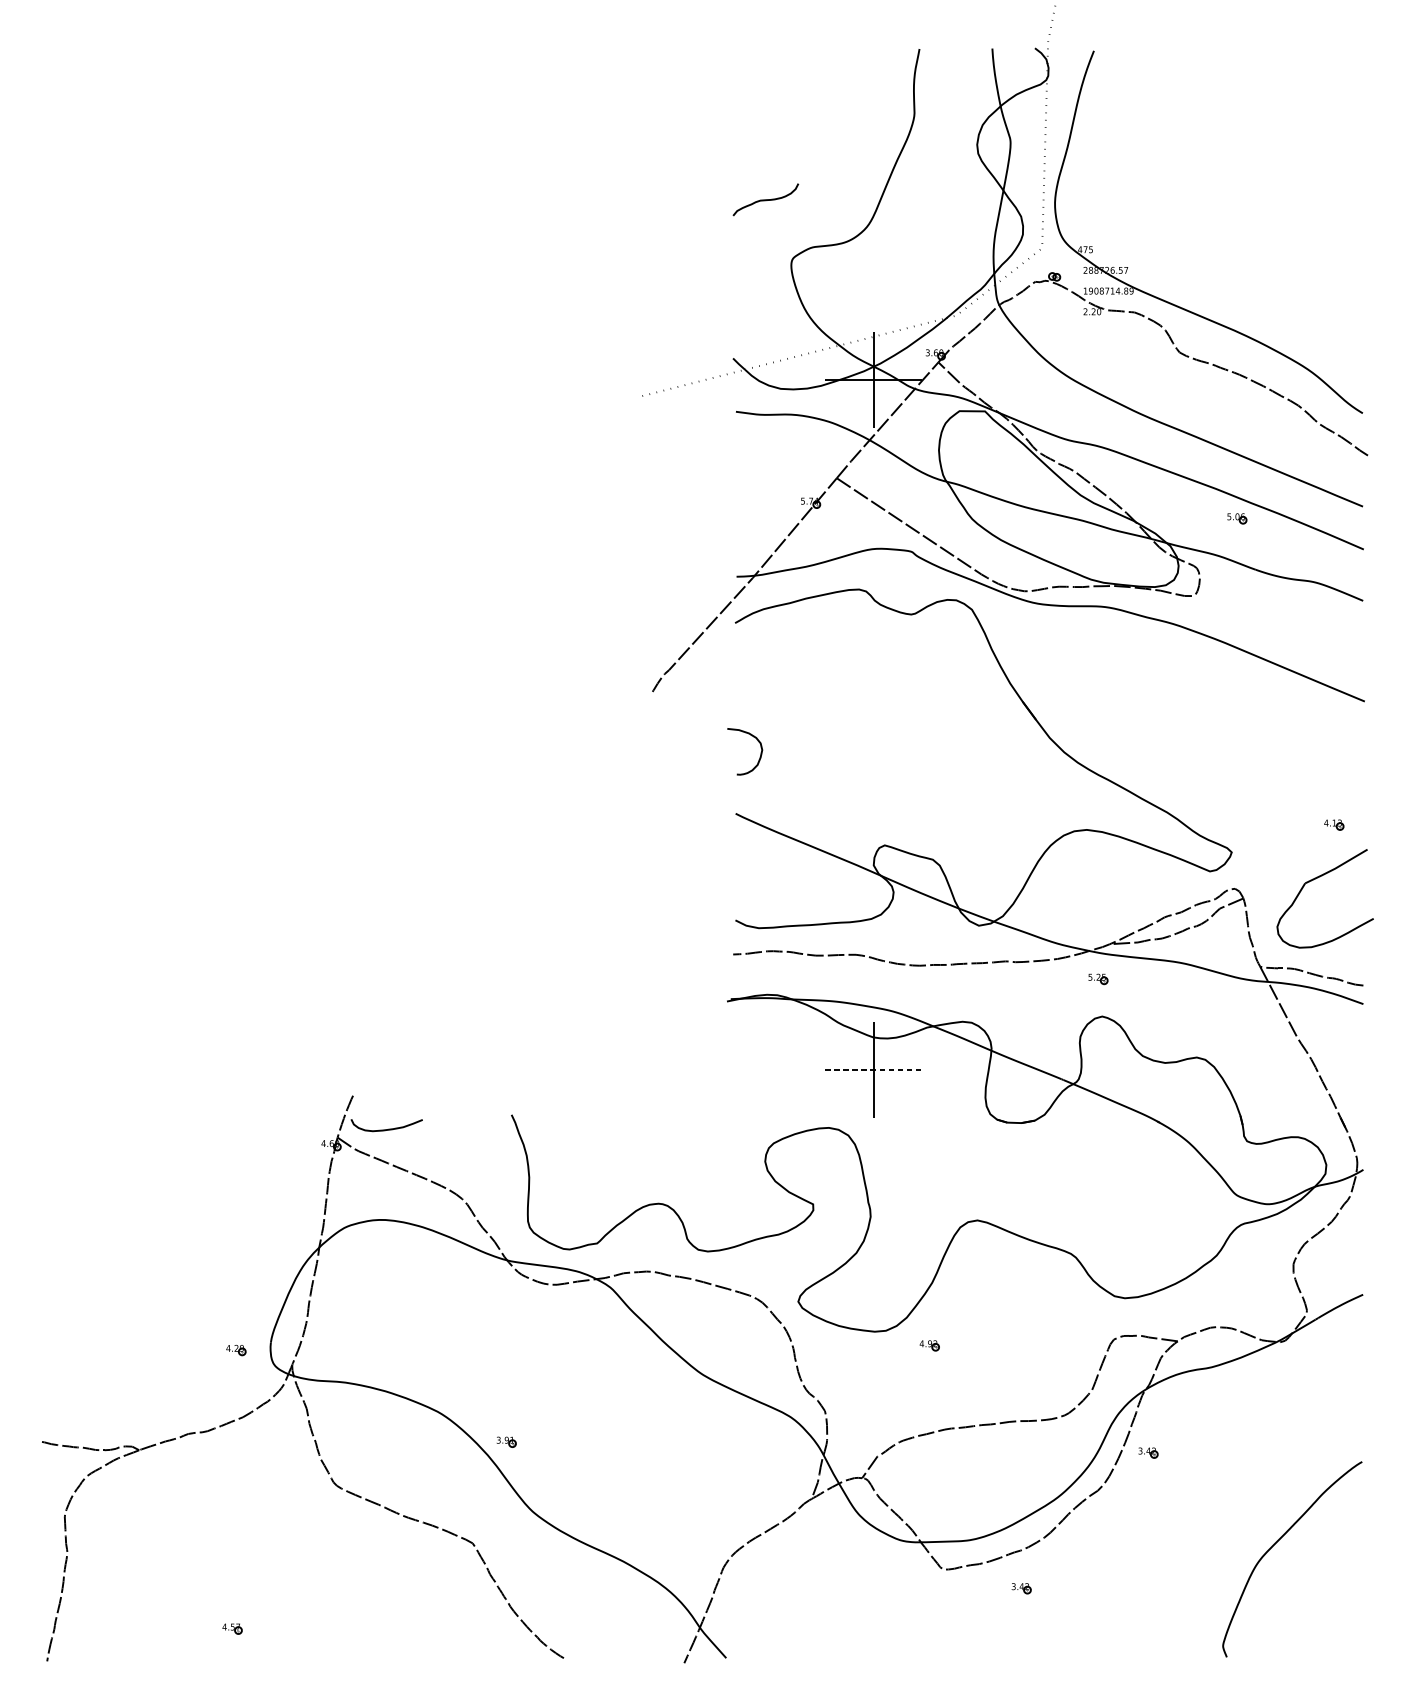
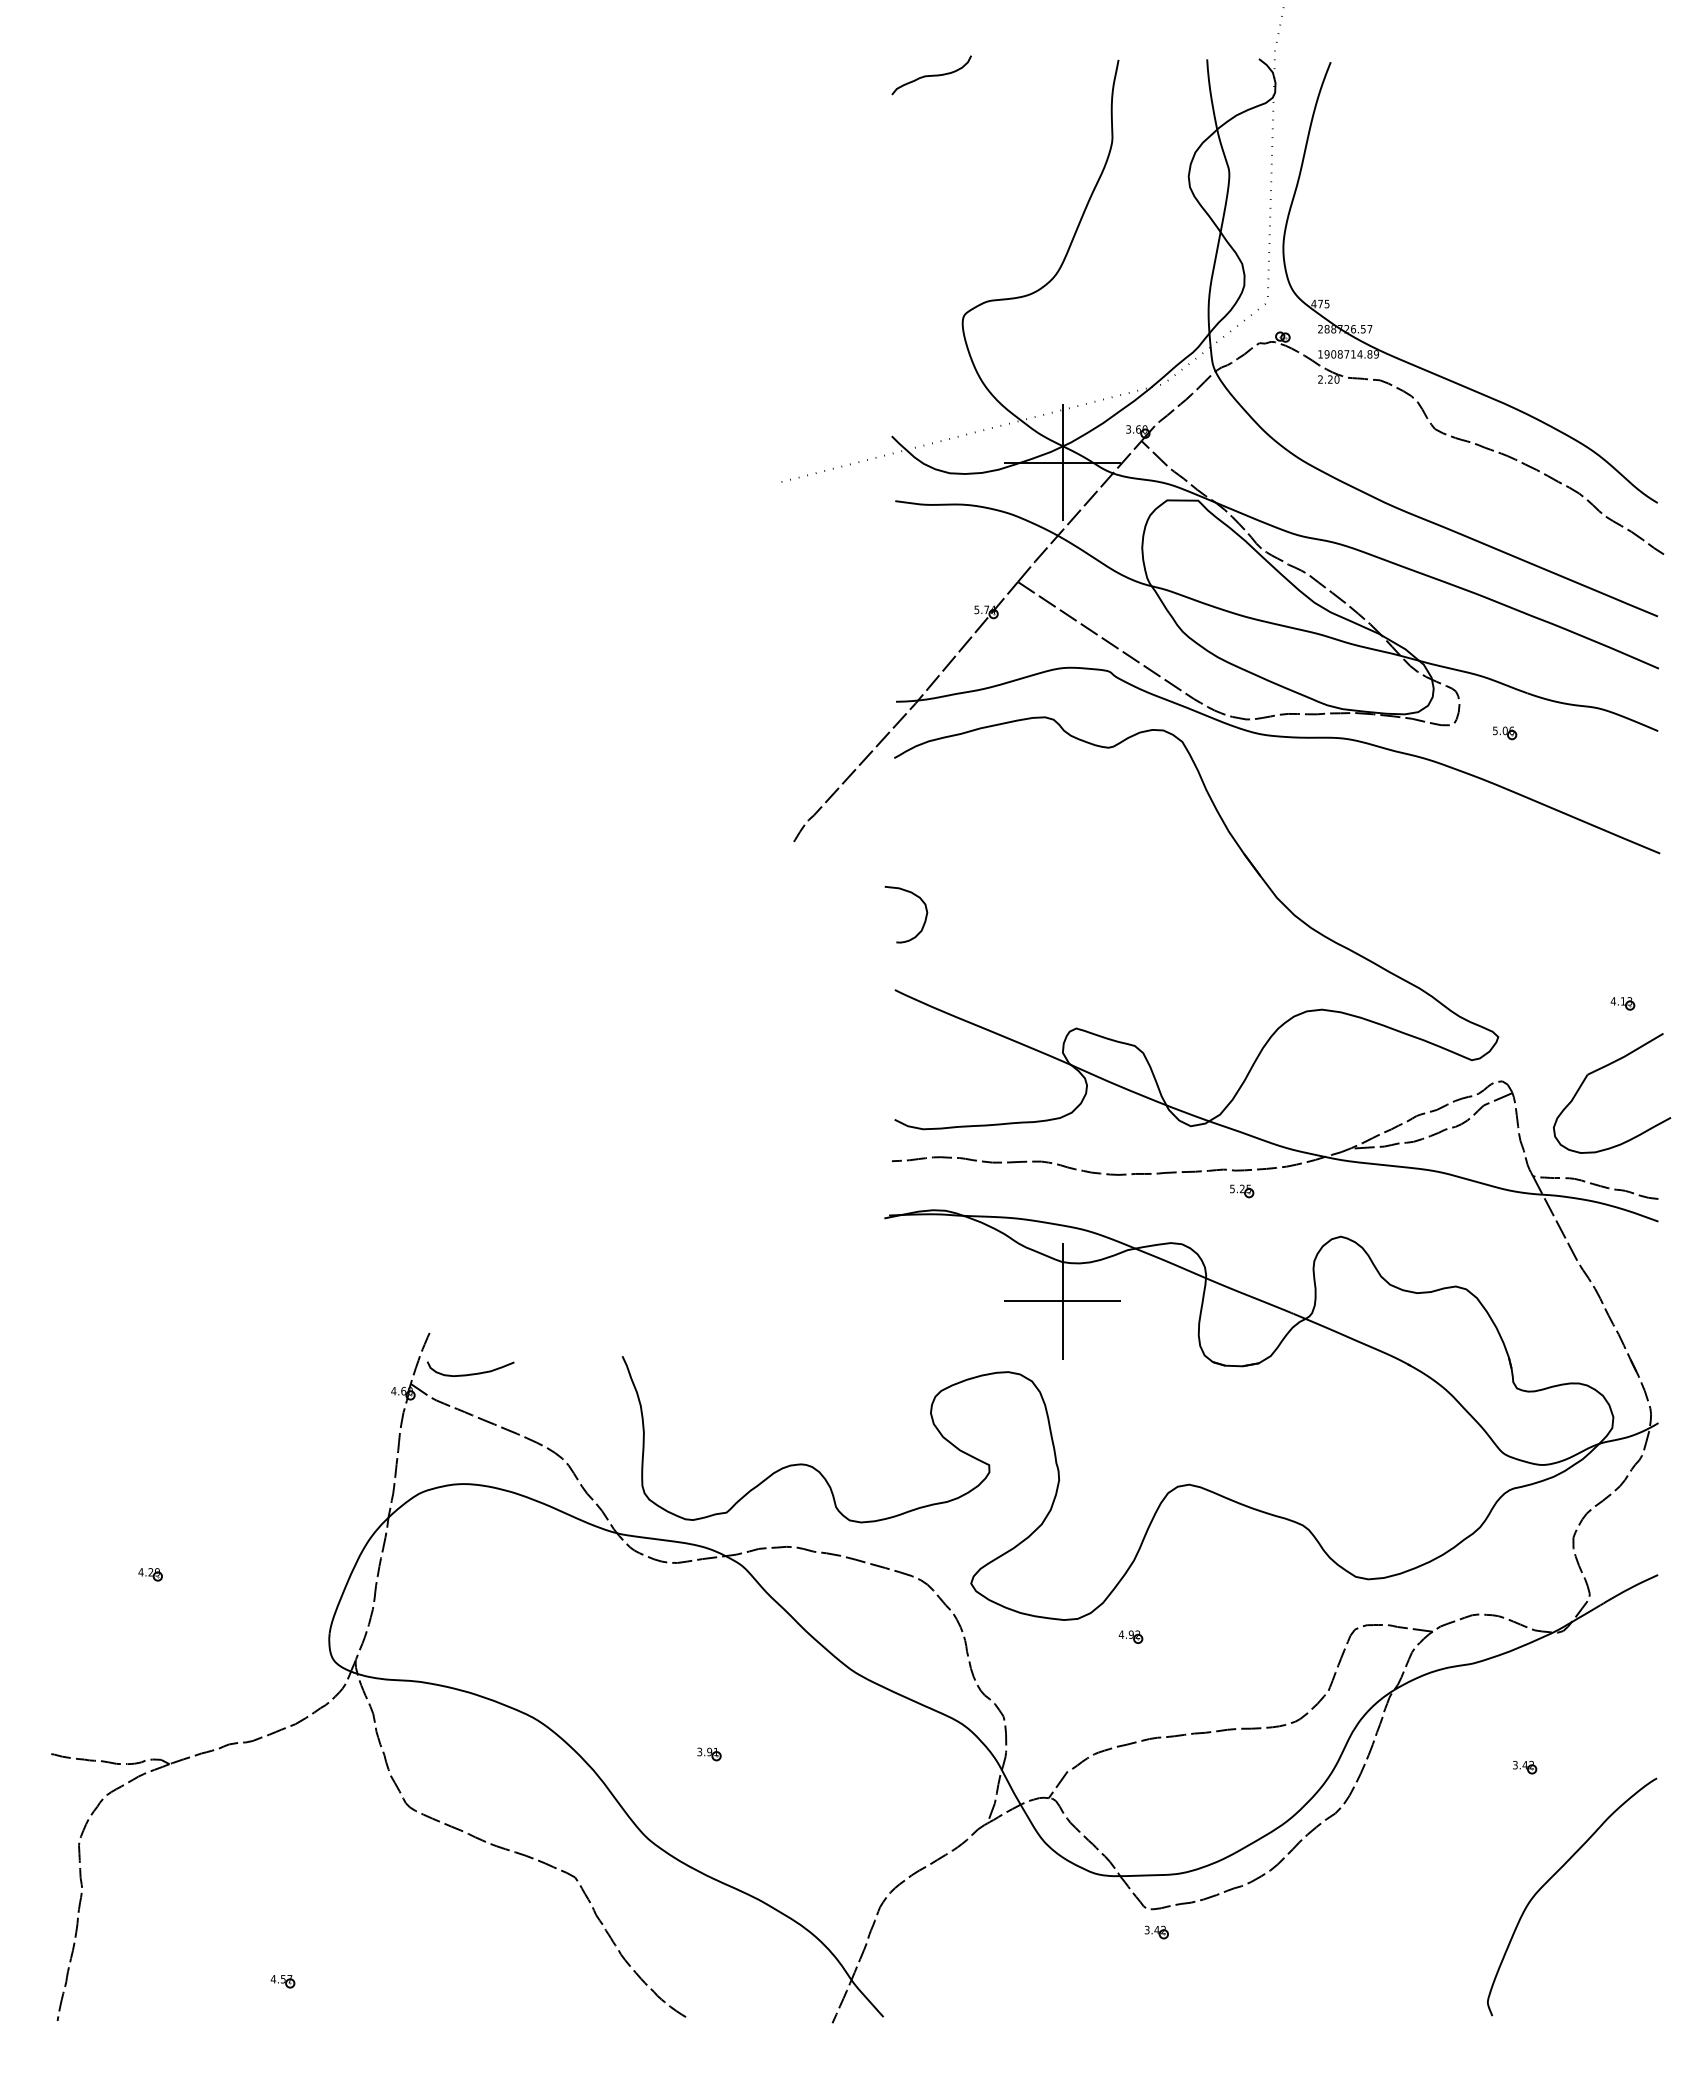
curve: (765, 199) -> (931, 75), moved
part: (1237, 518) -> (1505, 733), moved
part: (1098, 979) -> (1242, 1191), moved
line: (873, 1069) -> (1062, 1301), dashed -> solid
part: (236, 1350) -> (150, 1574), moved
part: (506, 1442) -> (709, 1754), moved
part: (1148, 1452) -> (1525, 1767), moved
part: (1021, 1588) -> (1156, 1932), moved

